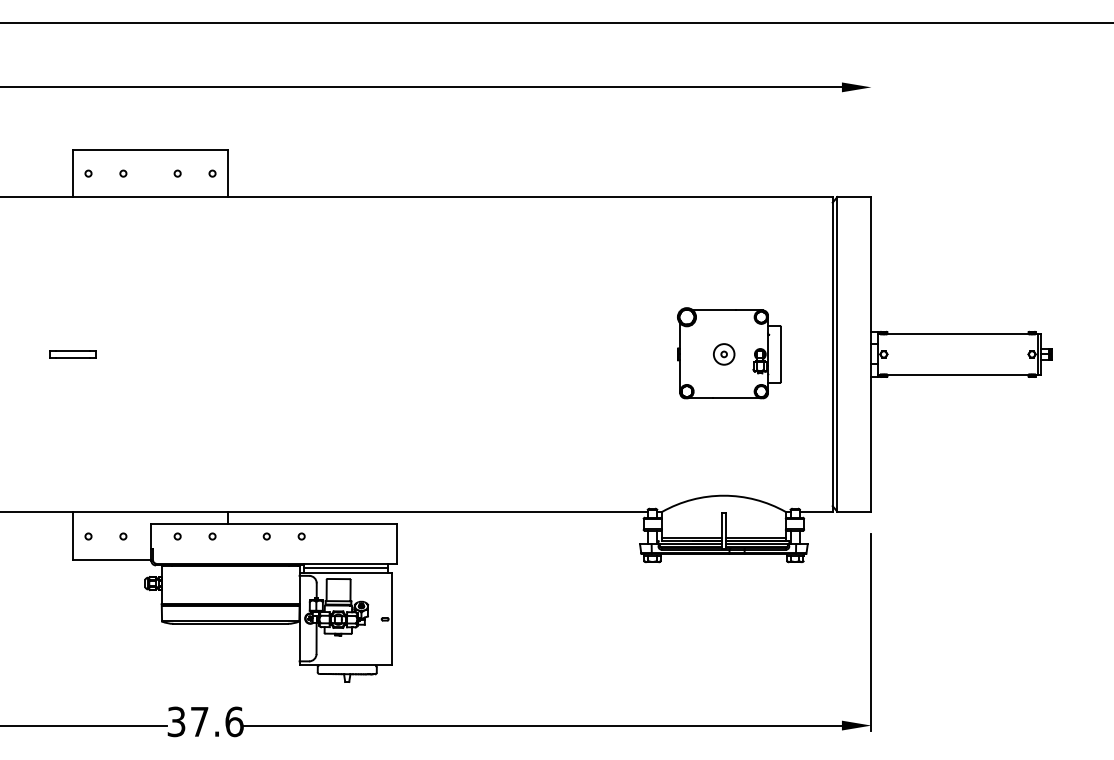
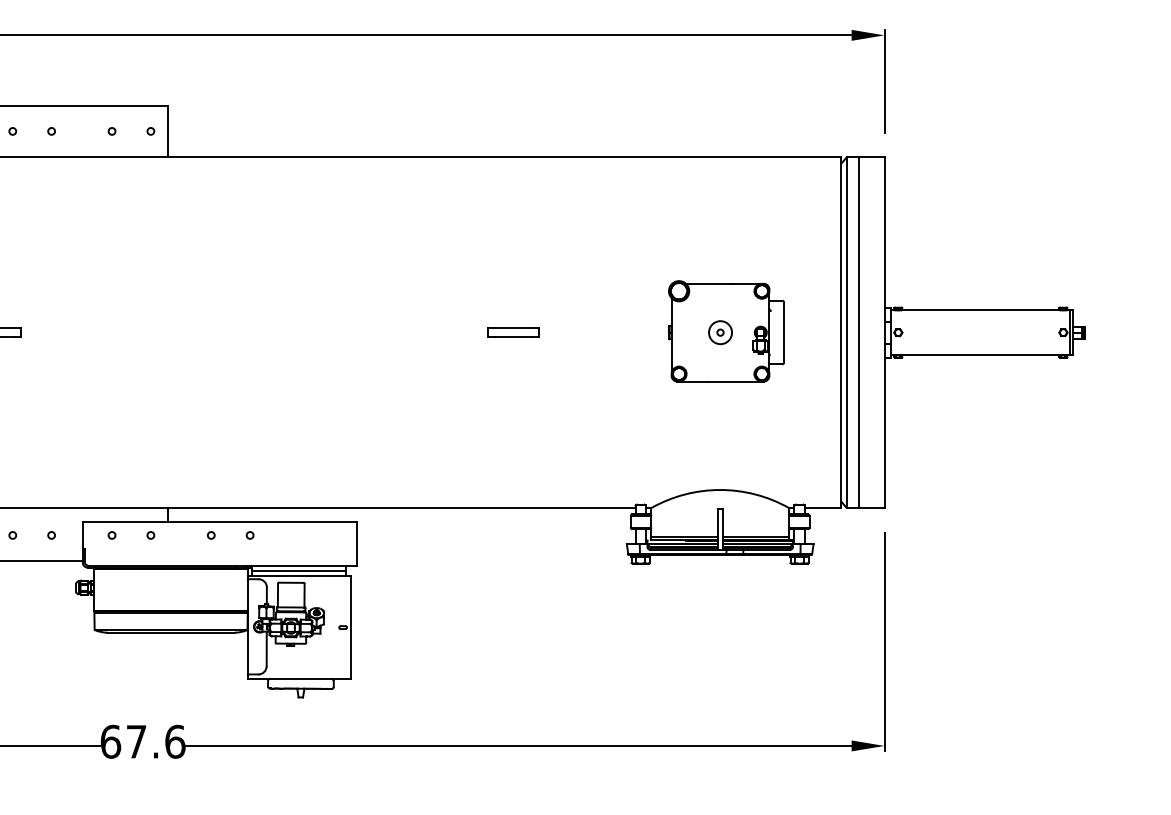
line: (871, 128) -> (884, 81), added
part: (537, 354) -> (512, 332), added
line: (848, 354) -> (858, 332), added
text: (176, 721) -> (110, 741), 37.6 -> 67.6

